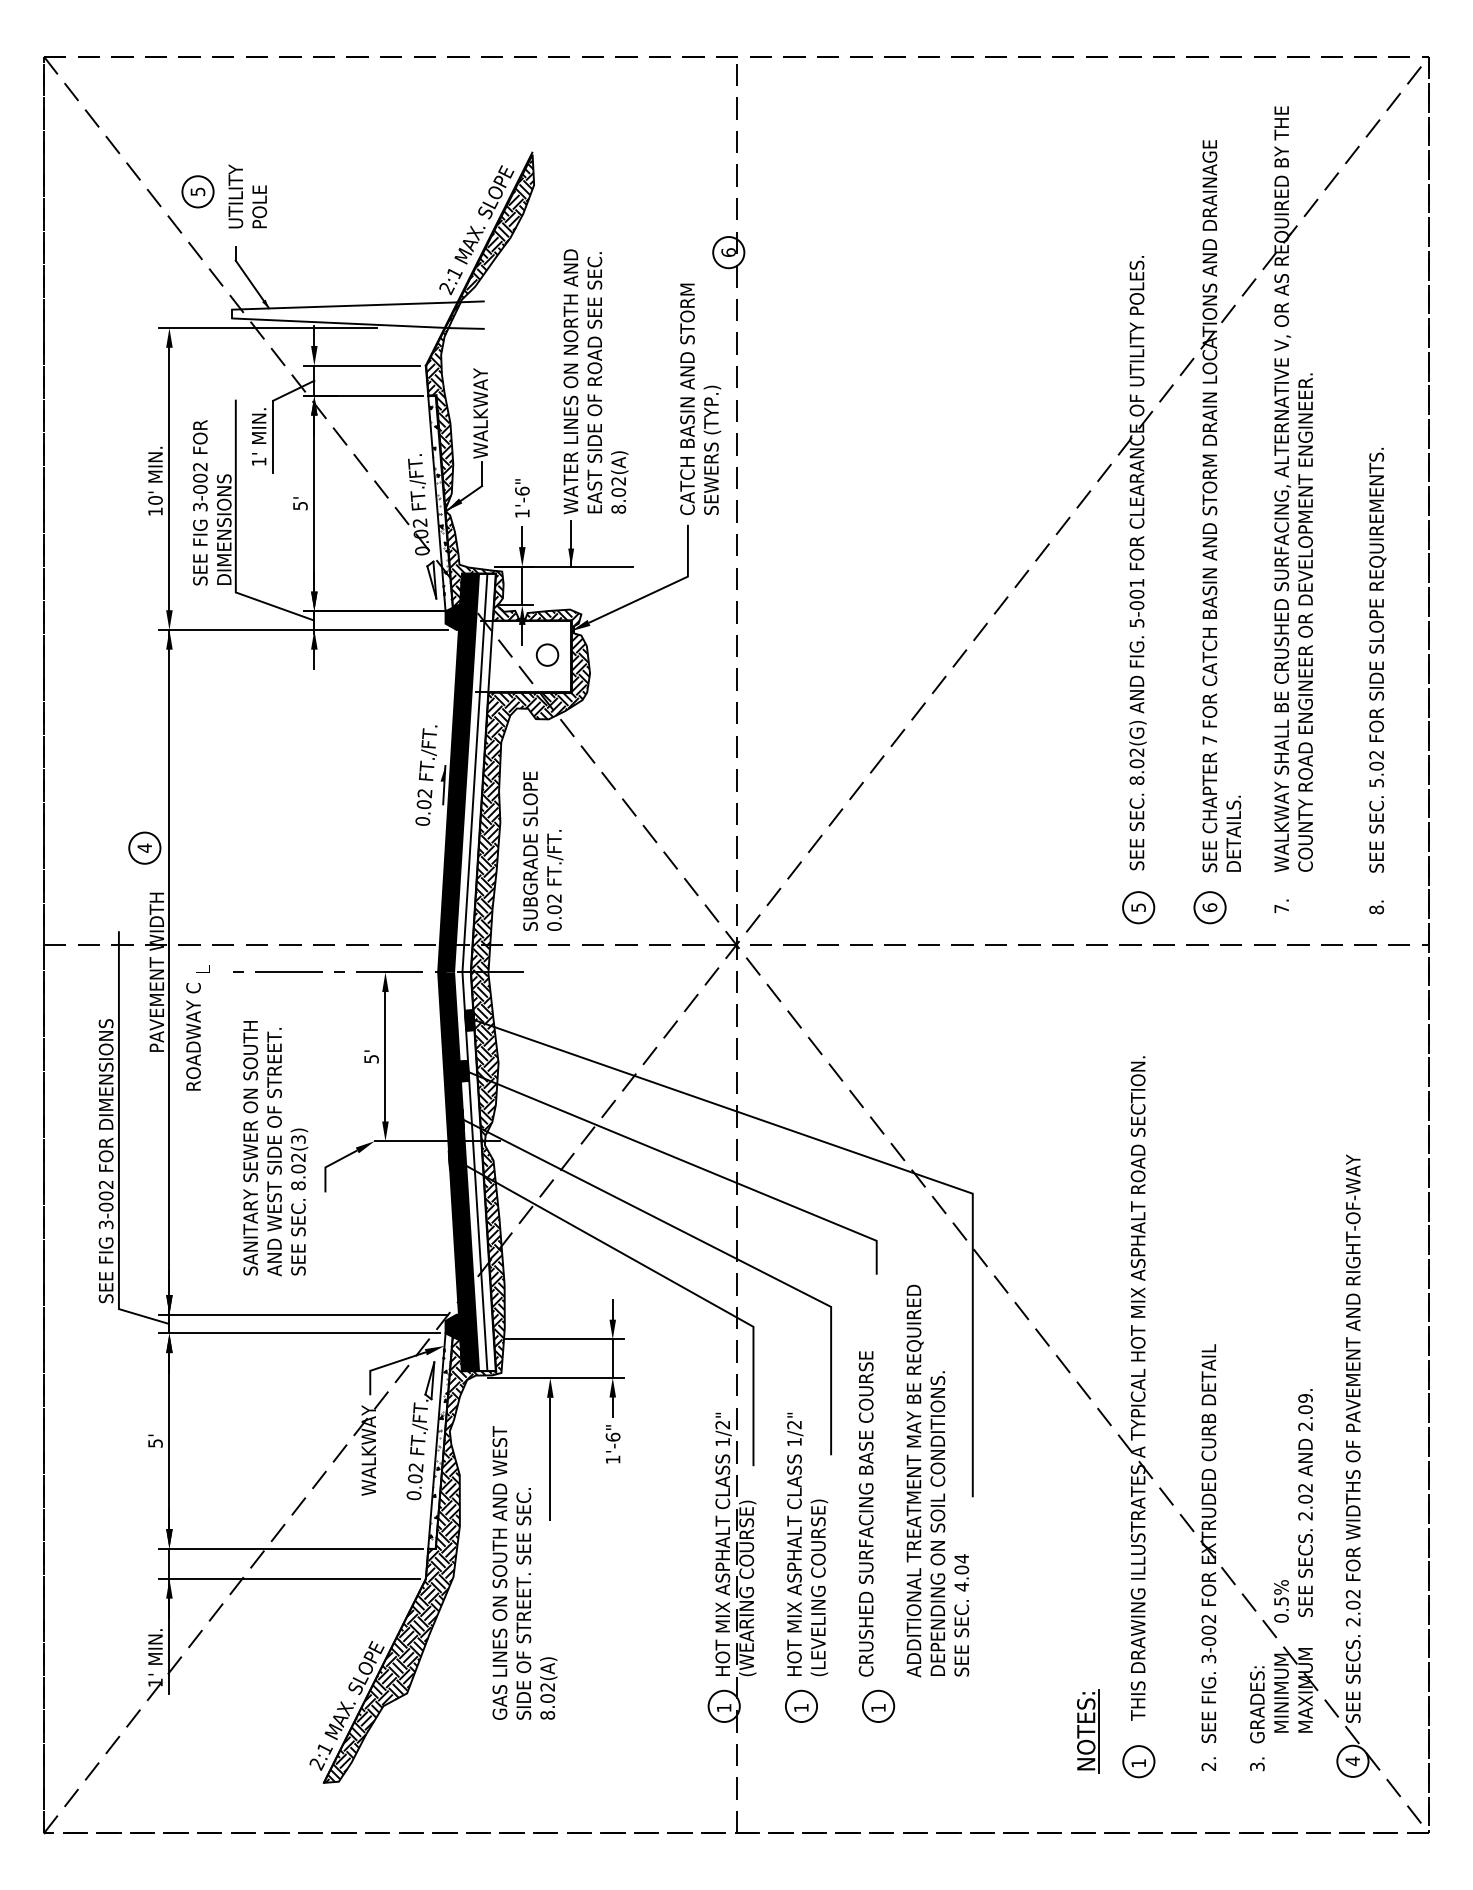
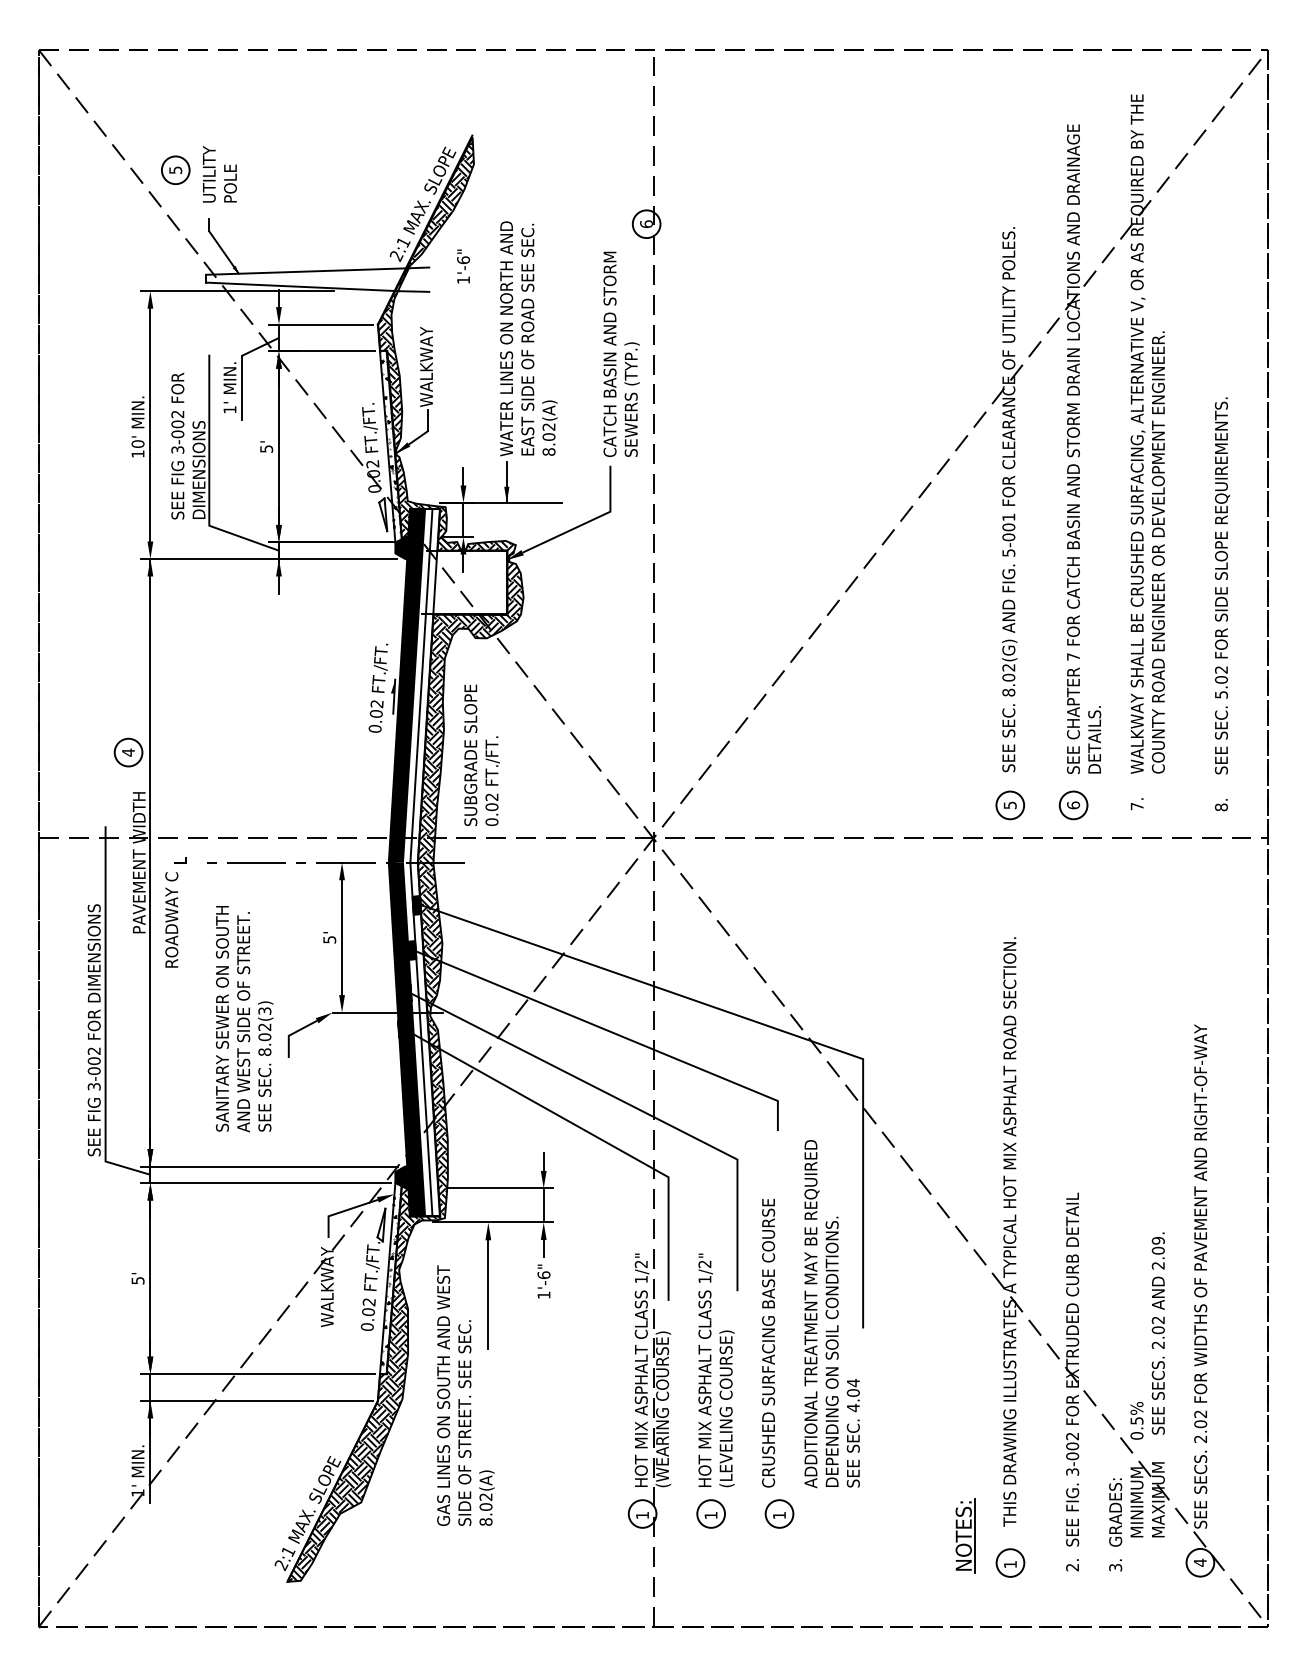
text: (522, 498) -> (463, 266), moved
circle: (547, 654) -> (485, 580), removed

